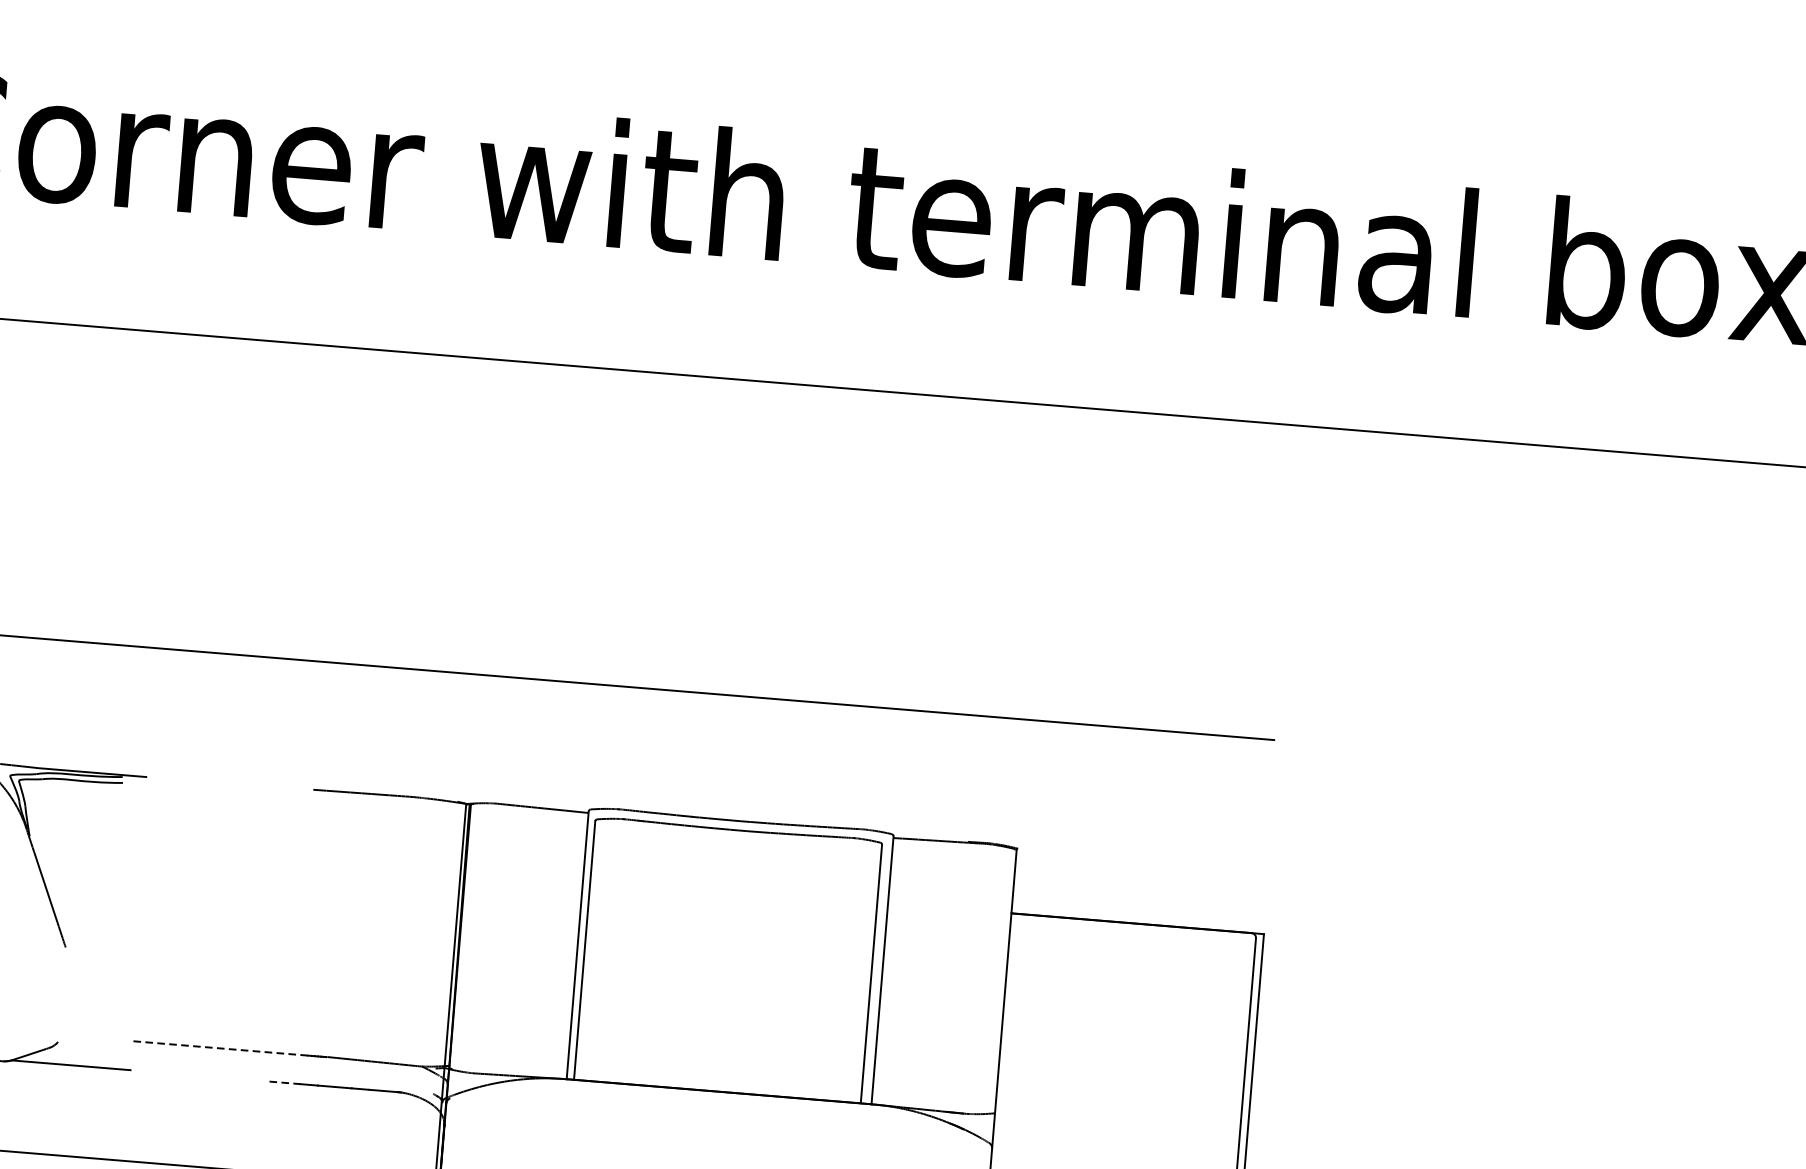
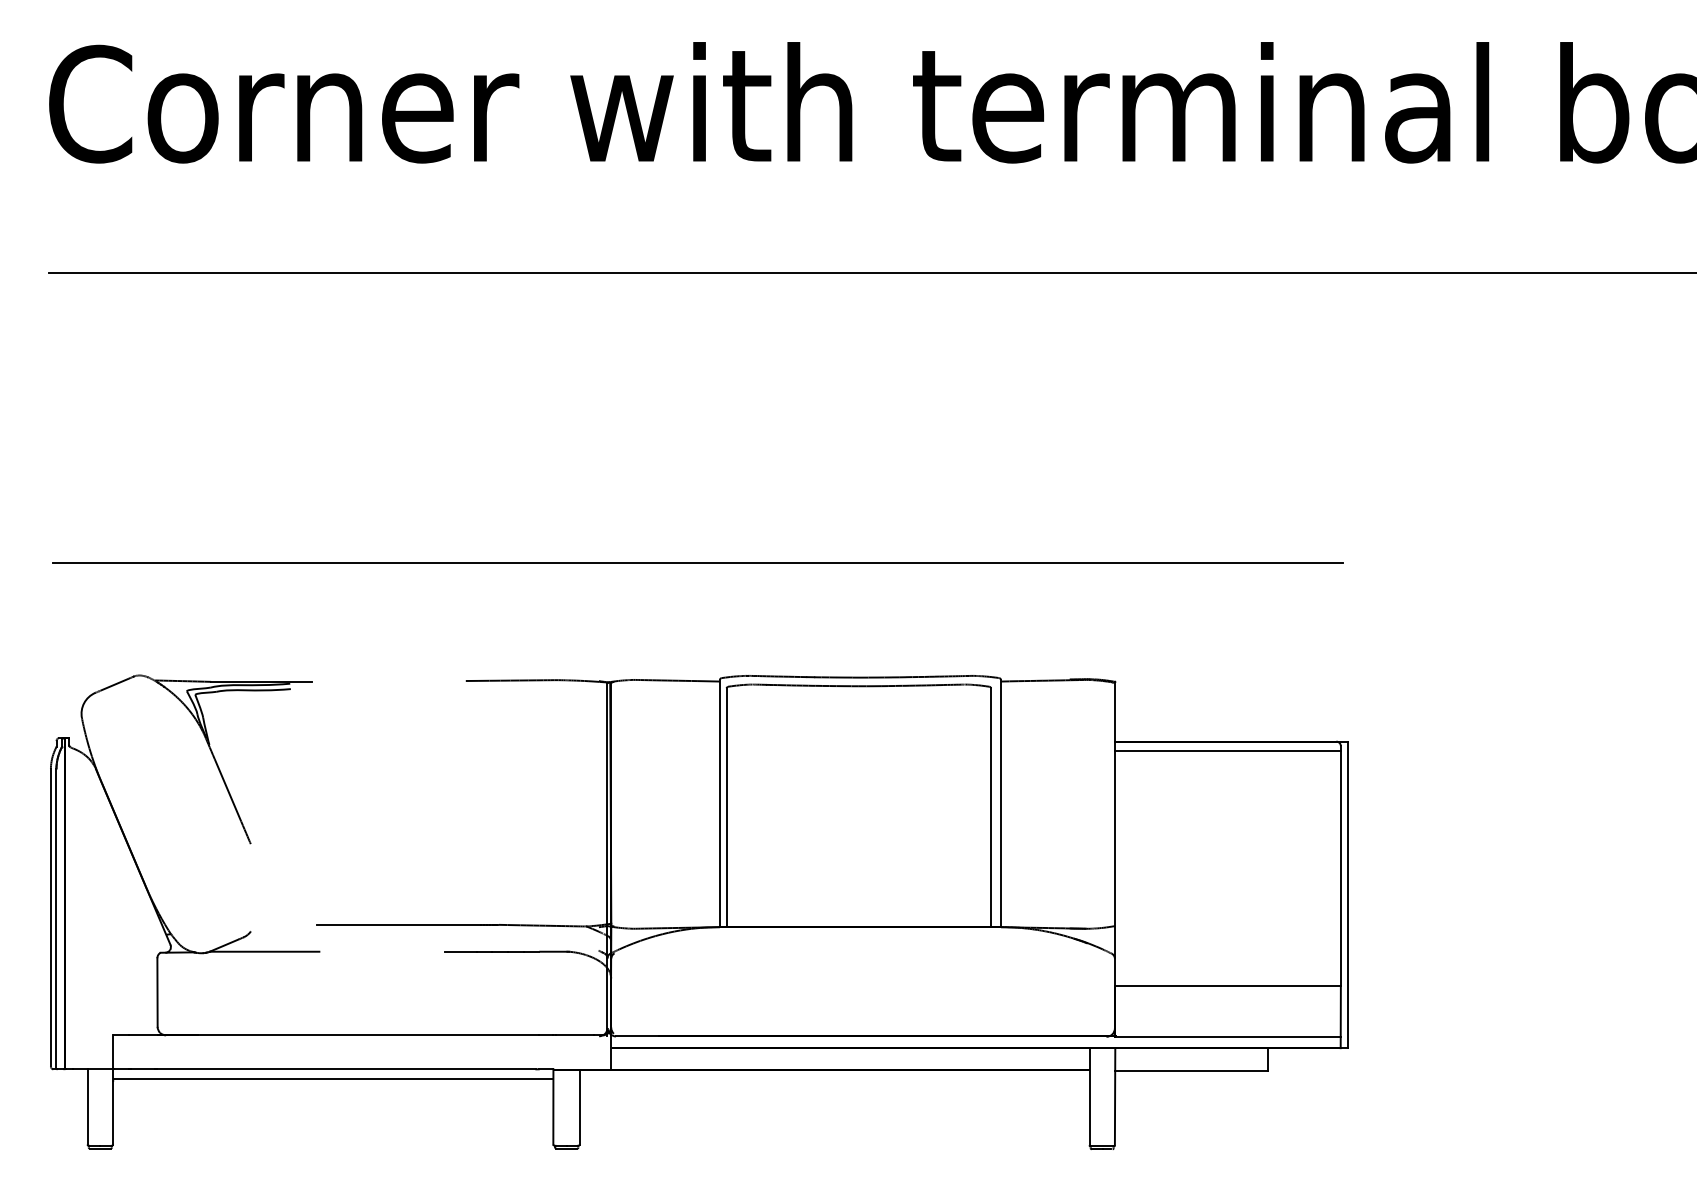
line: (1132, 932) -> (1227, 750), added
line: (218, 1048) -> (398, 925), dashed -> solid
line: (284, 1082) -> (461, 951), dashed -> solid

